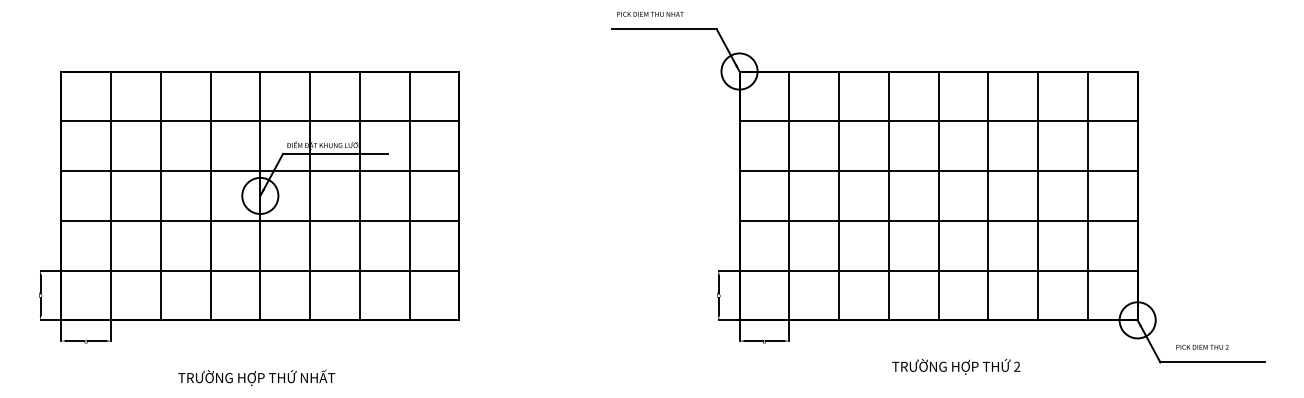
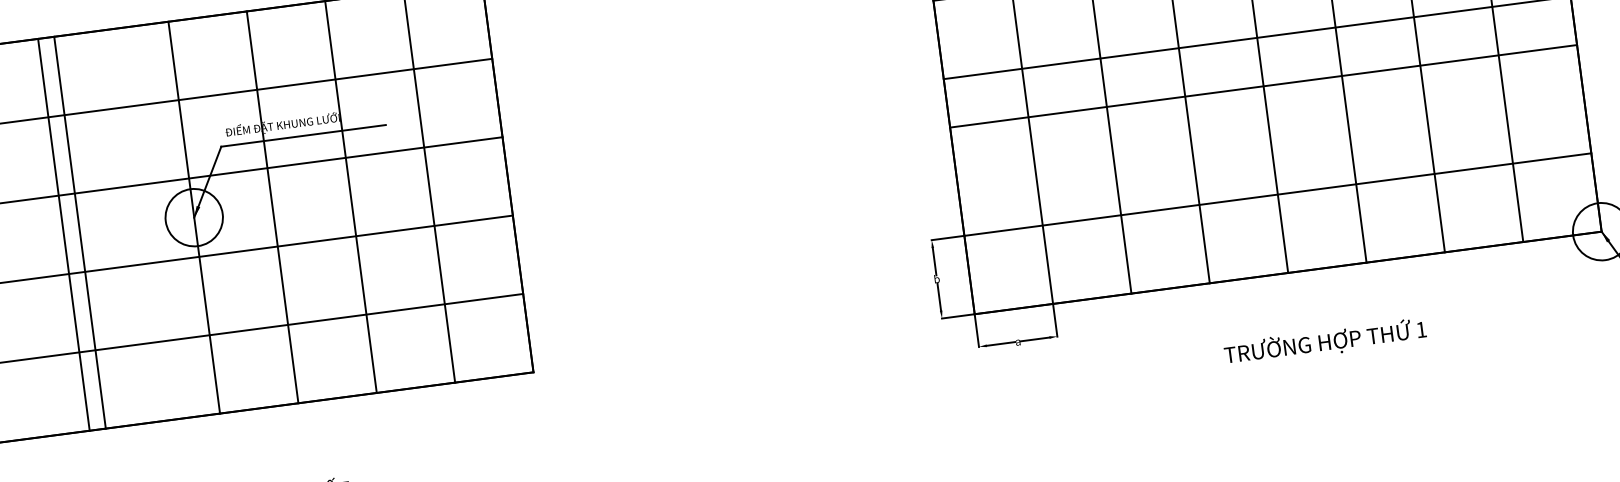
line: (160, 195) -> (79, 232), moved
line: (210, 195) -> (63, 234), moved
line: (938, 220) -> (1263, 85), moved
text: (1017, 366) -> (1421, 329), 2 -> 1

